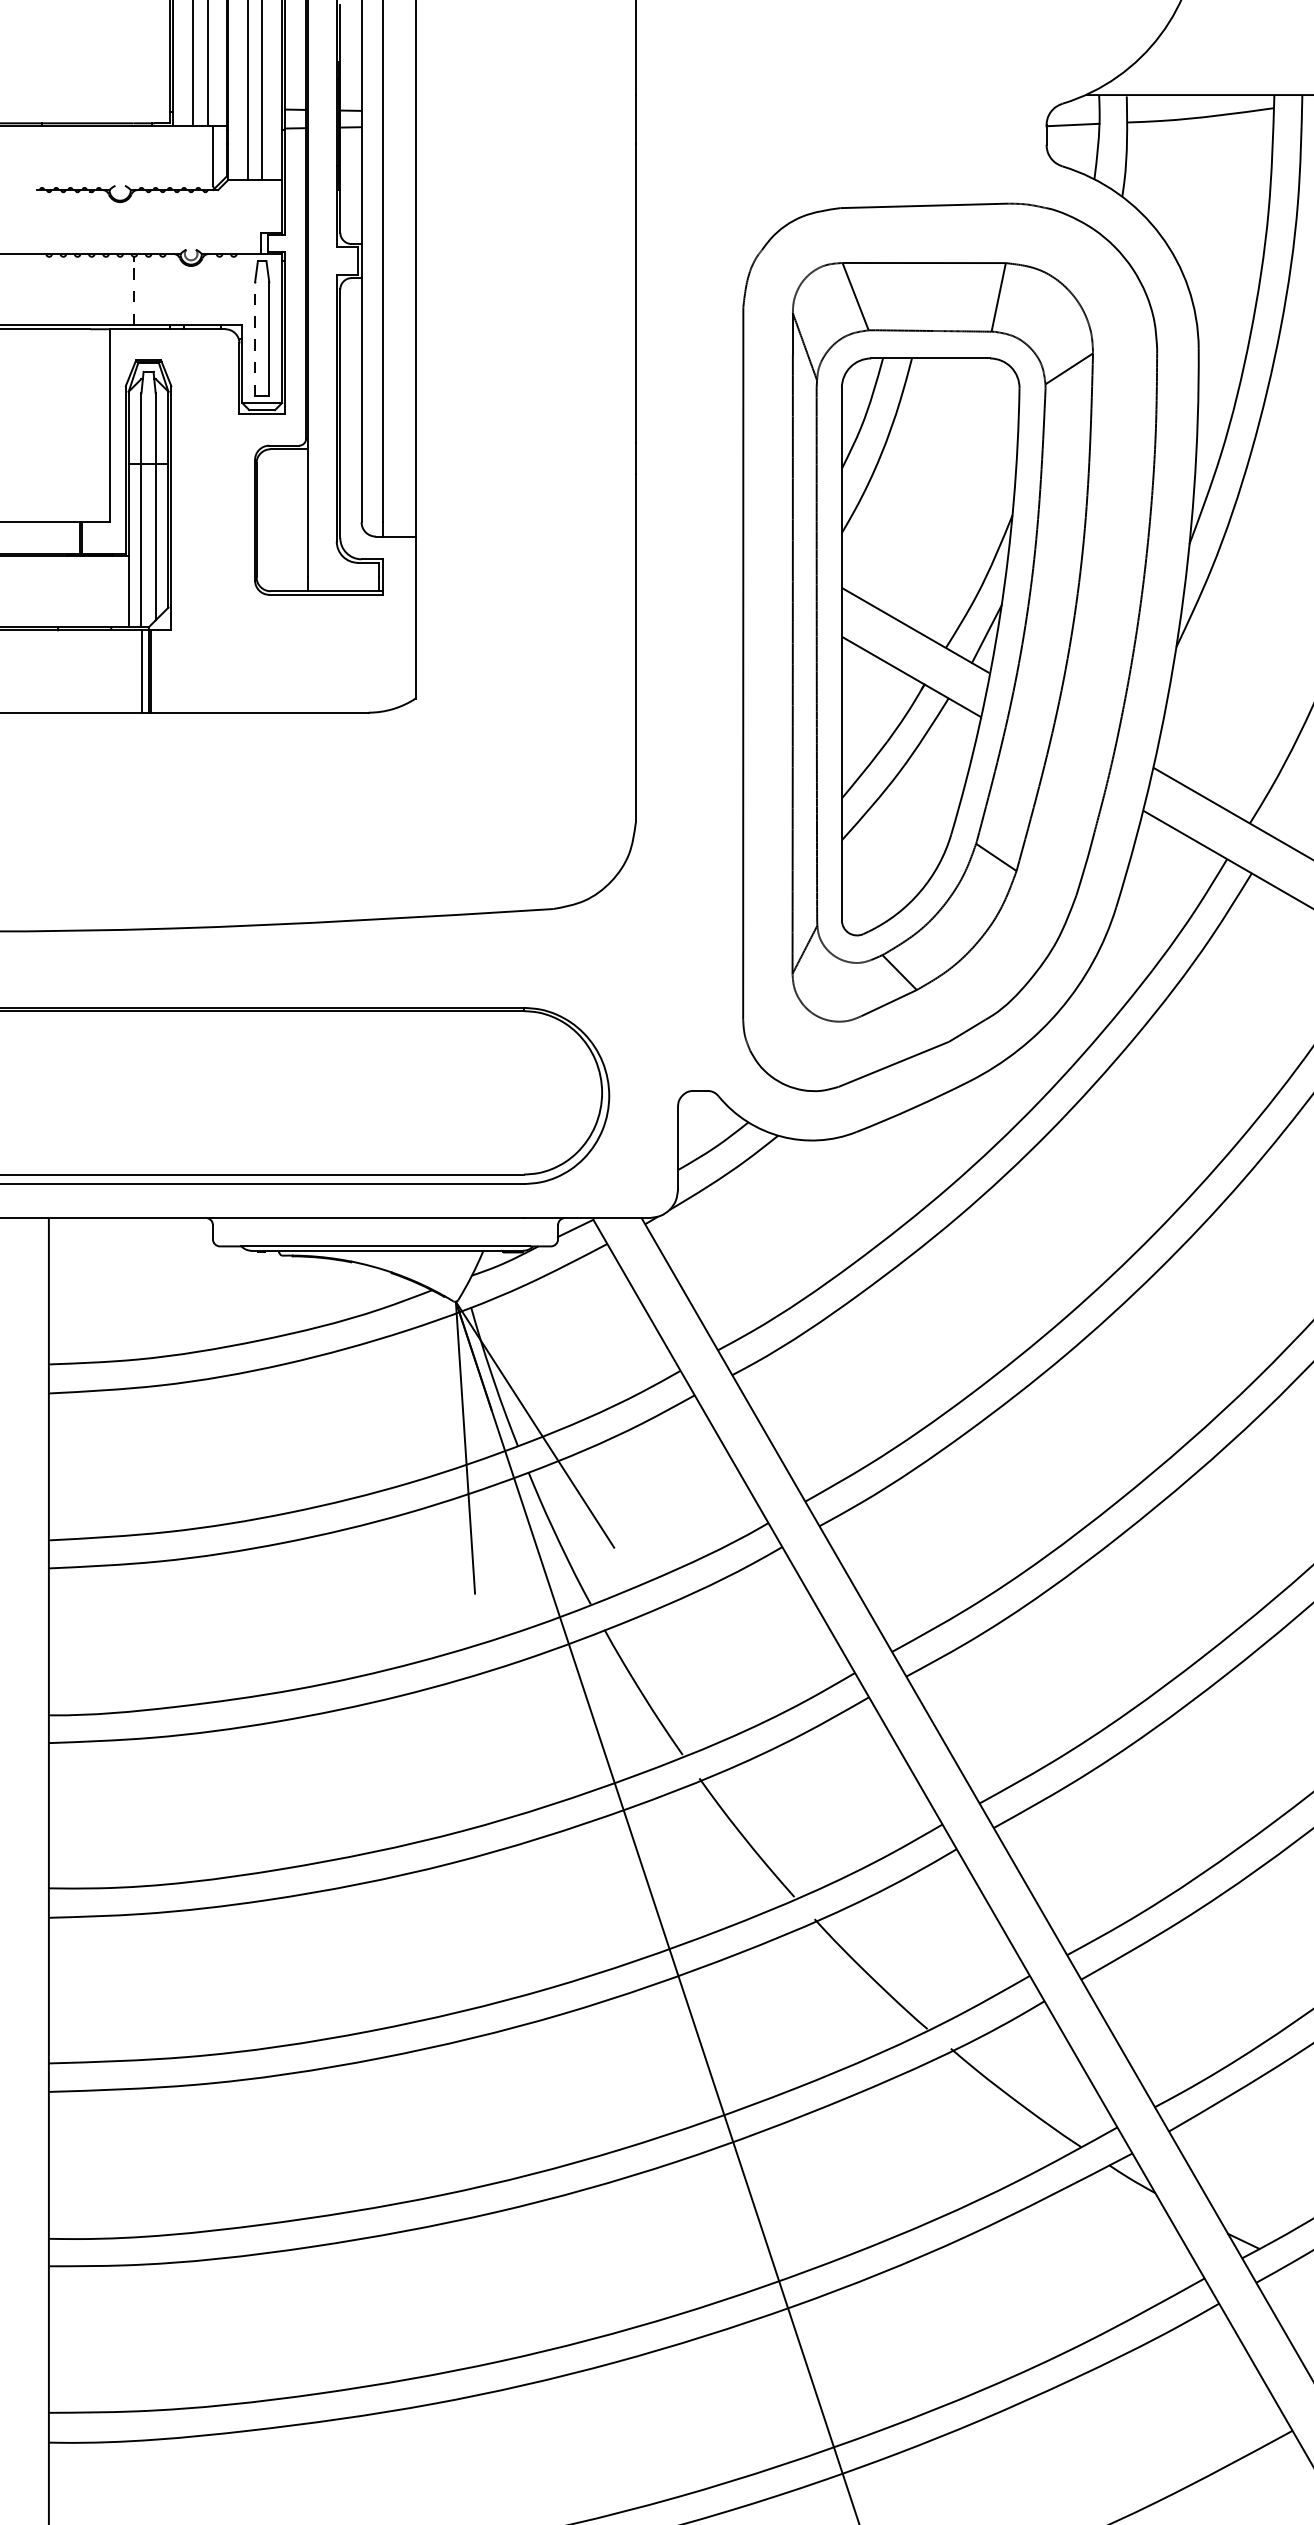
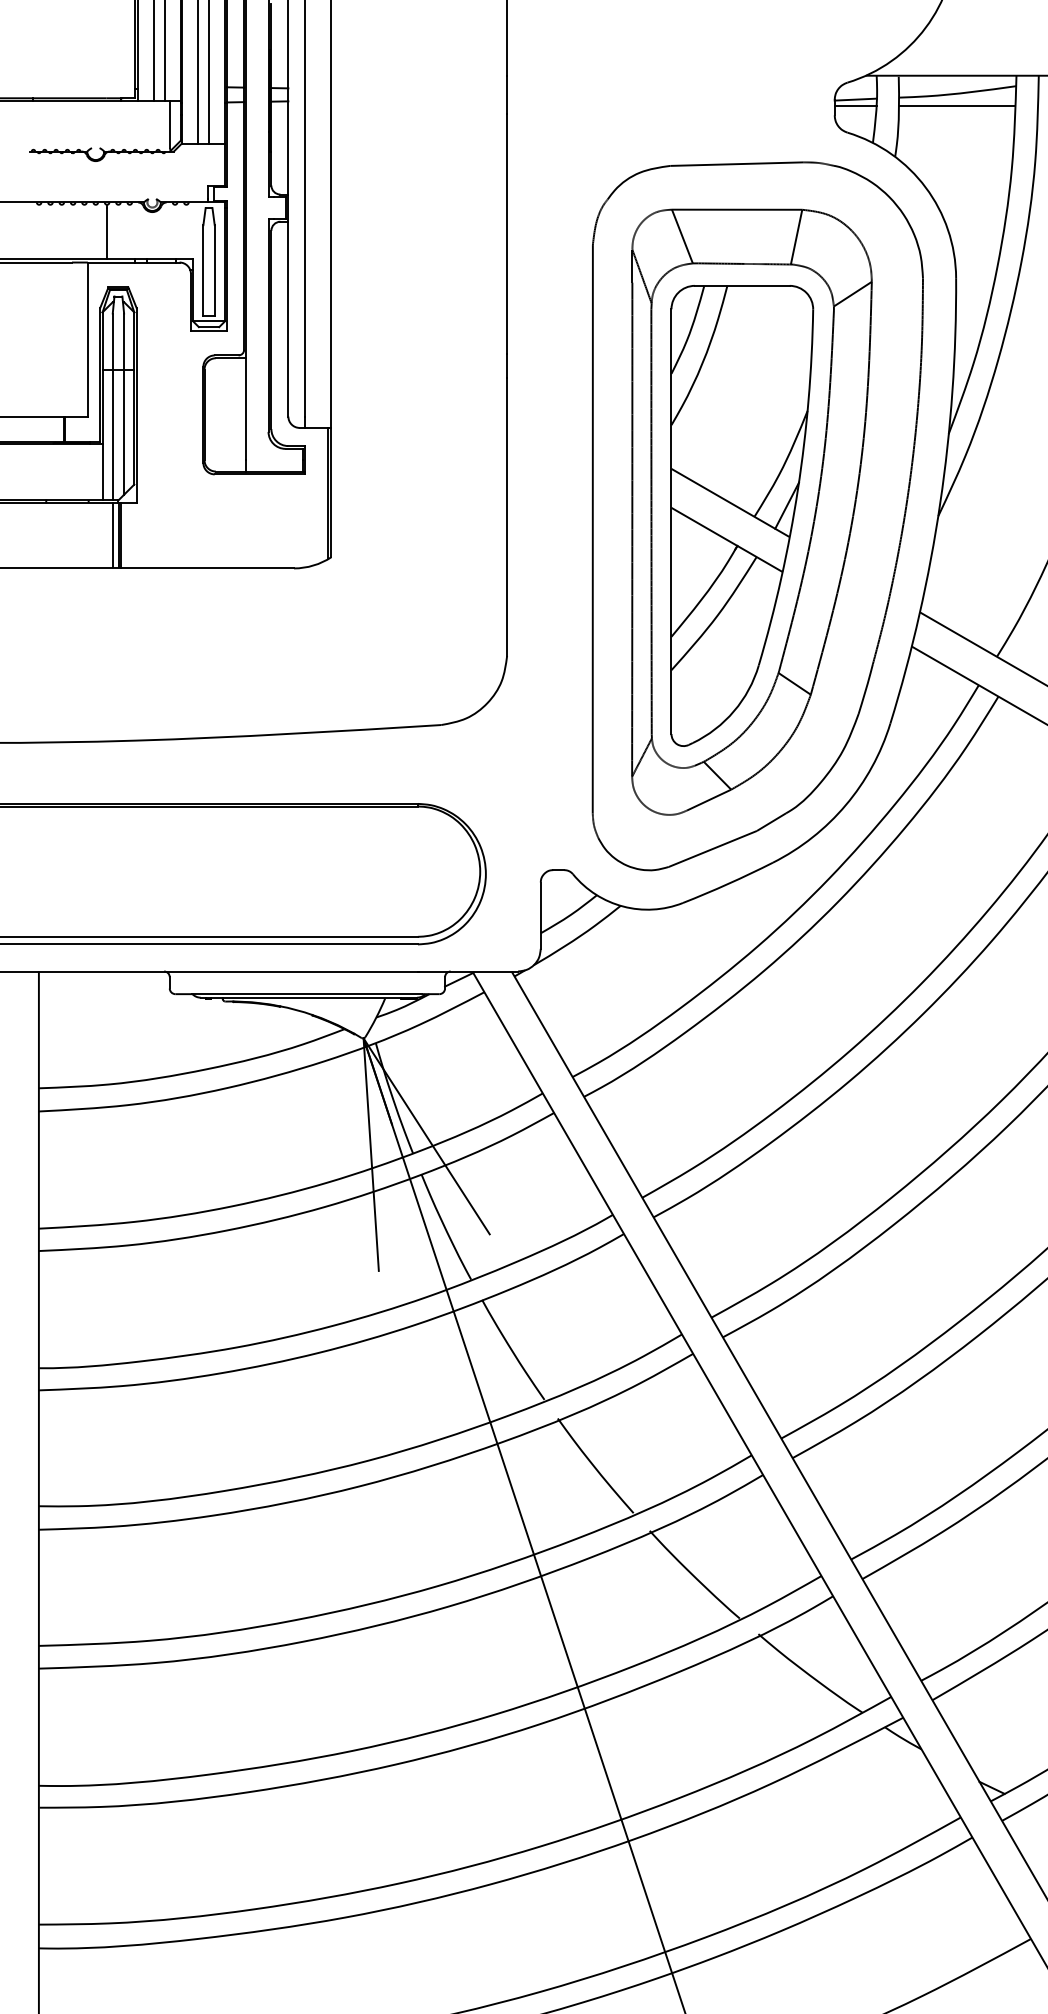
line: (1072, 133) -> (855, 106), added
line: (1199, 133) -> (956, 106), added
line: (134, 293) -> (107, 234), dashed -> solid
line: (255, 339) -> (203, 270), dashed -> solid
line: (411, 618) -> (328, 493), added

